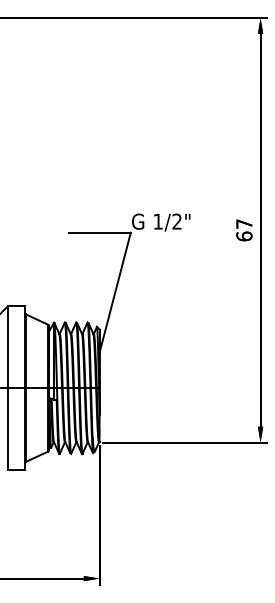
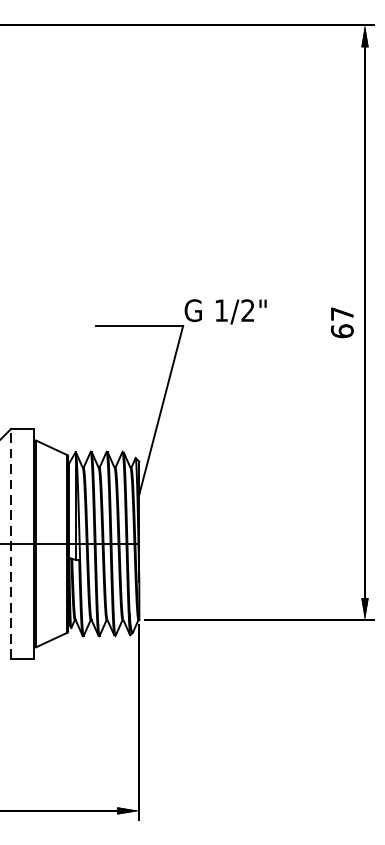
line: (8, 387) -> (11, 543), solid -> dashed

